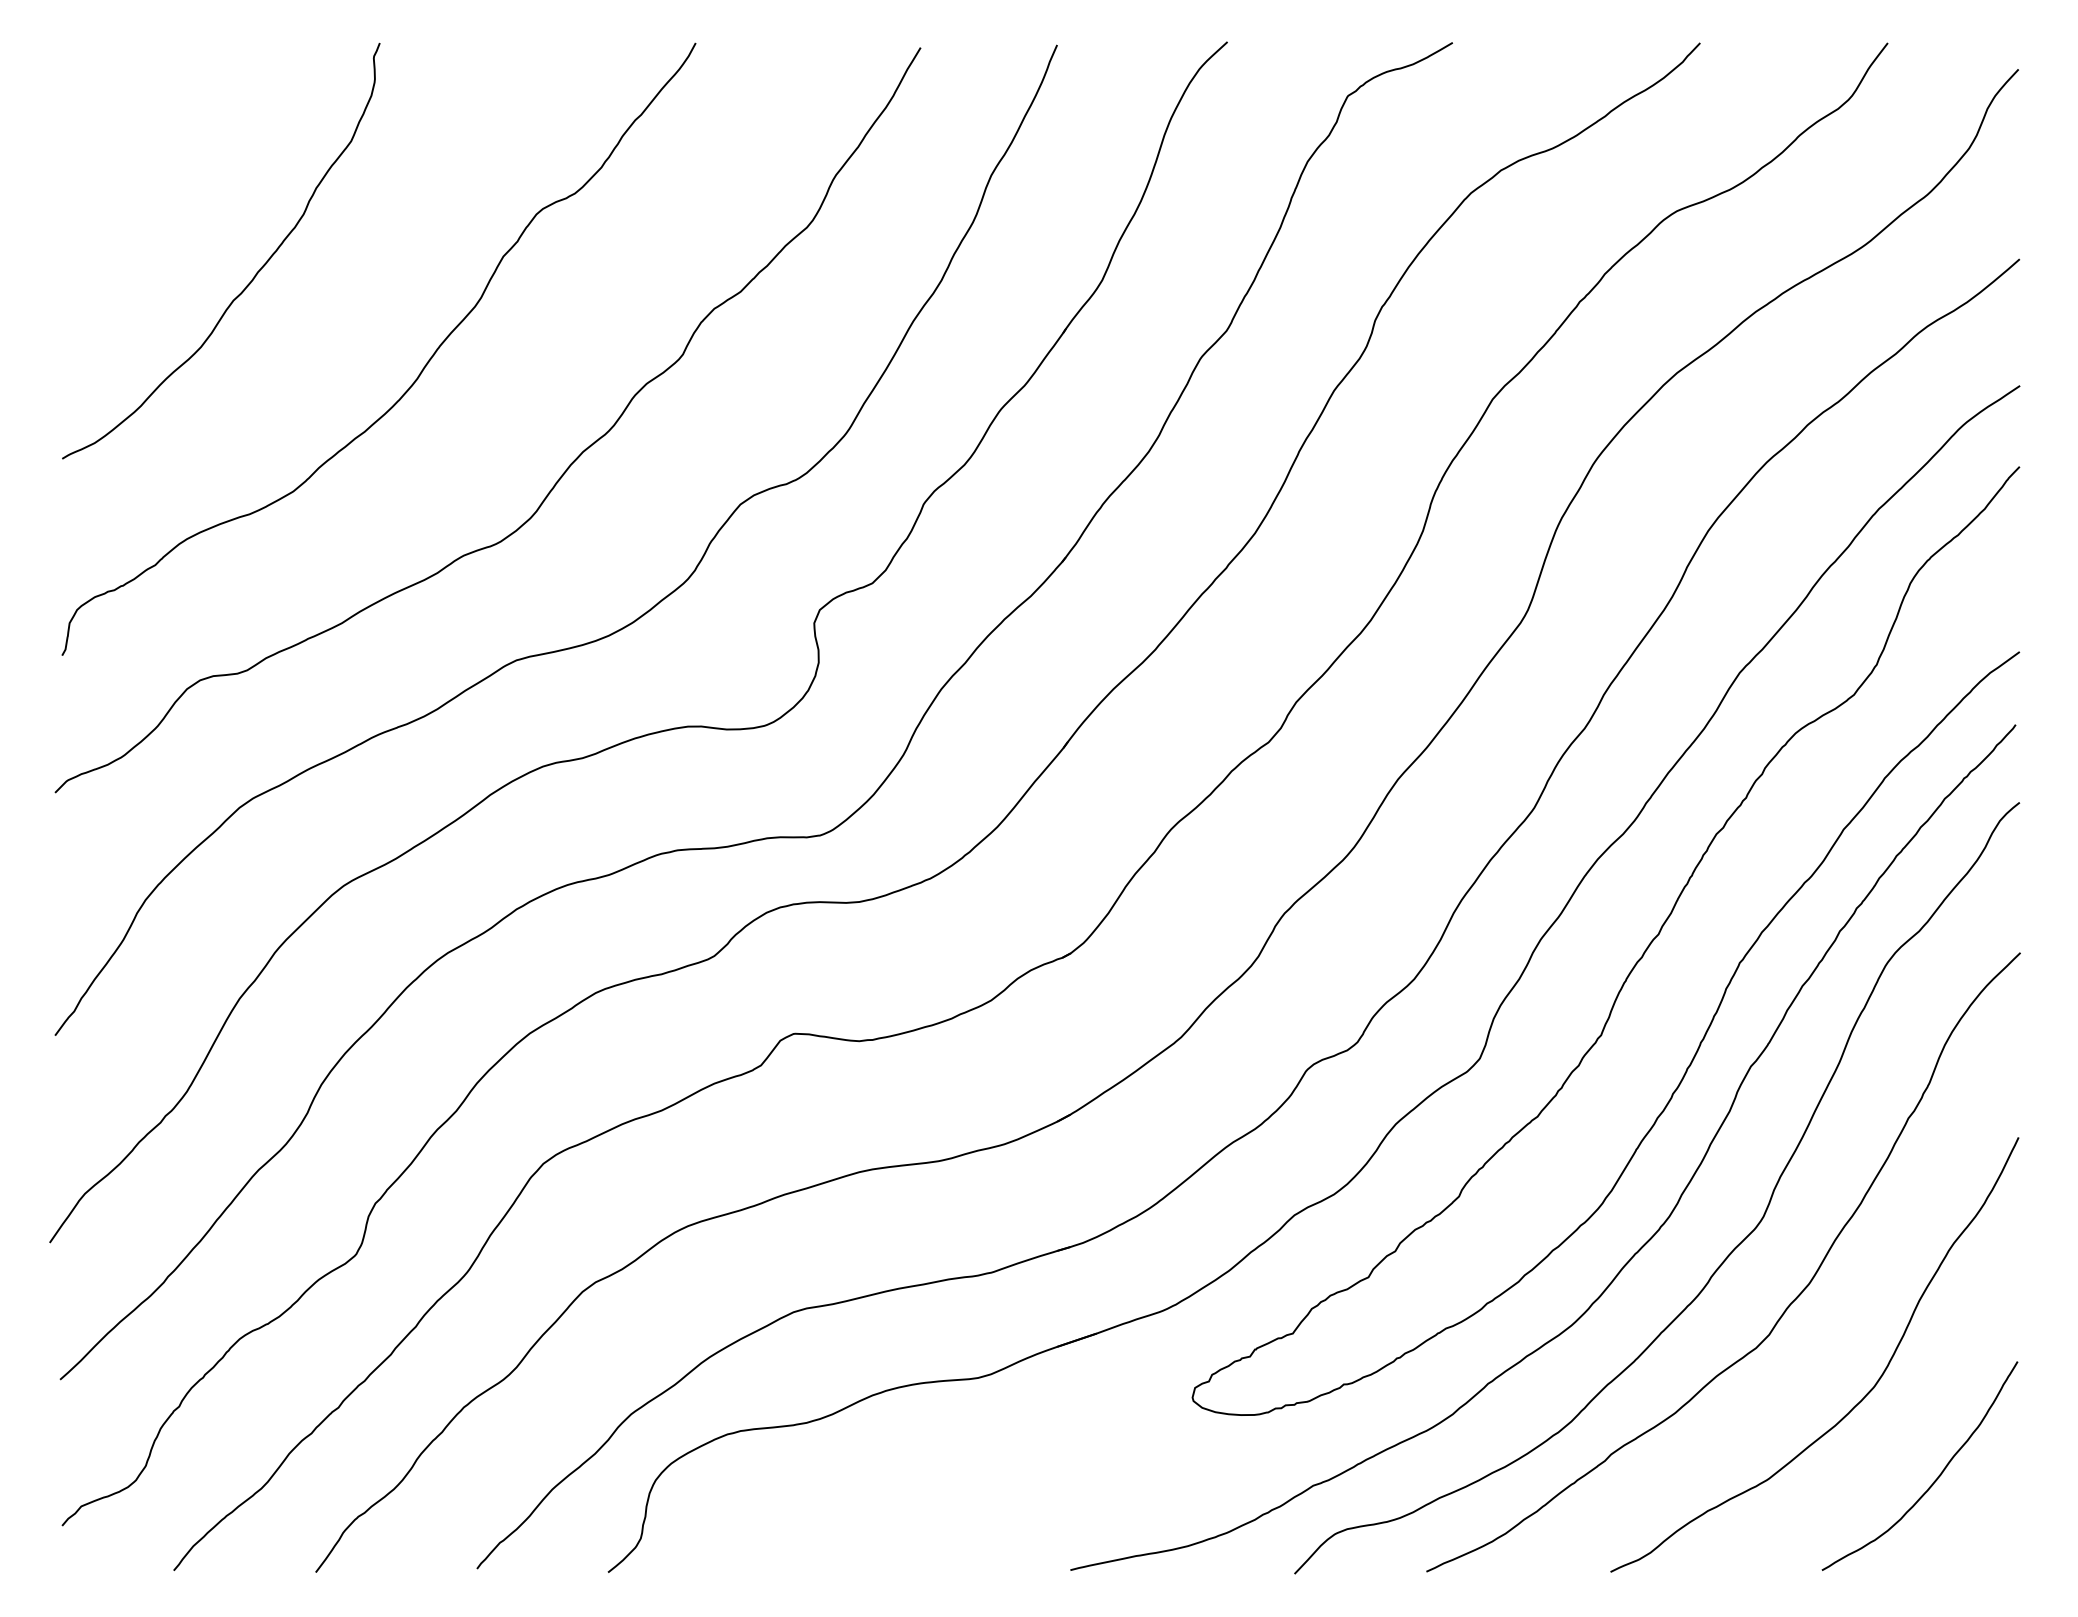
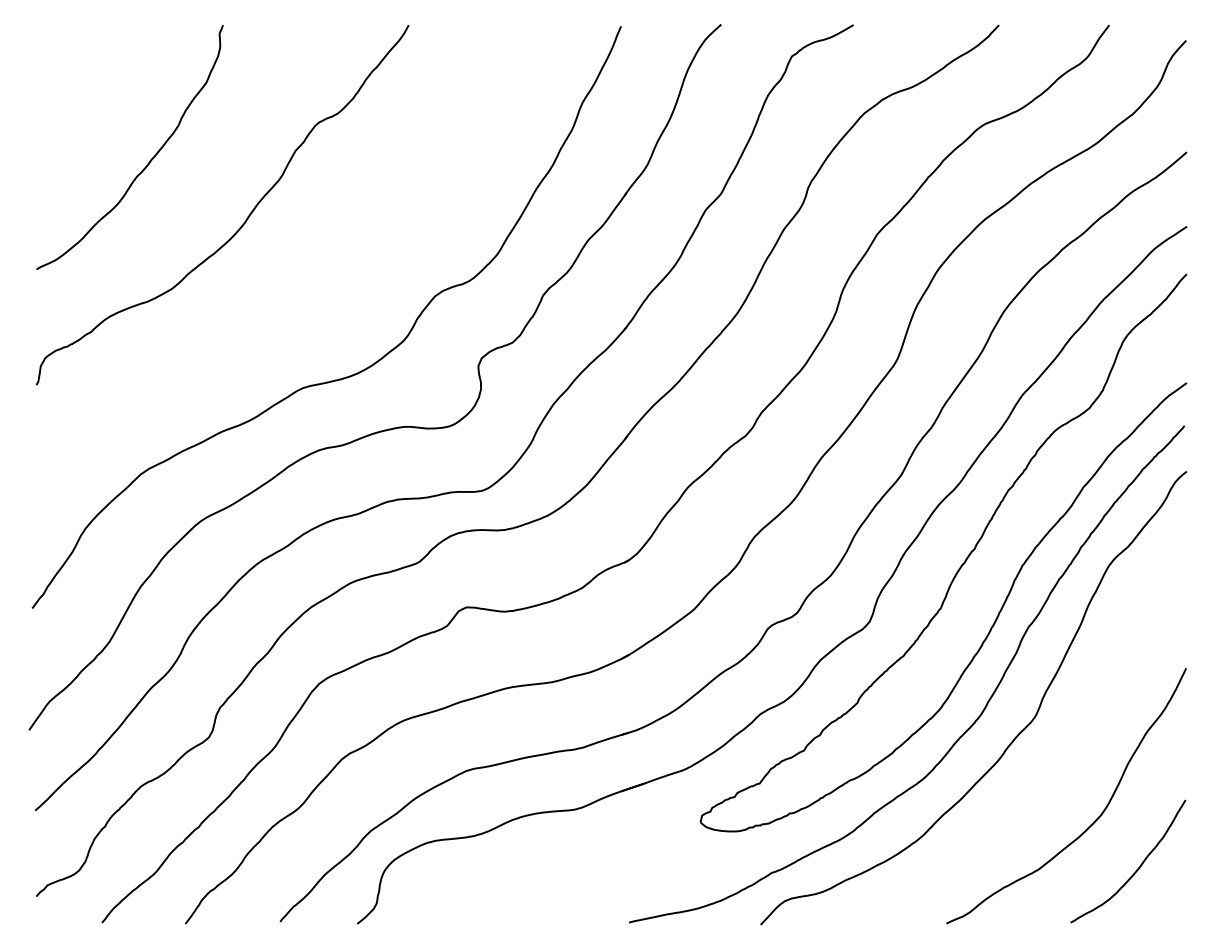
curve: (560, 474) -> (329, 278), removed
curve: (1782, 1311) -> (1047, 770), removed

